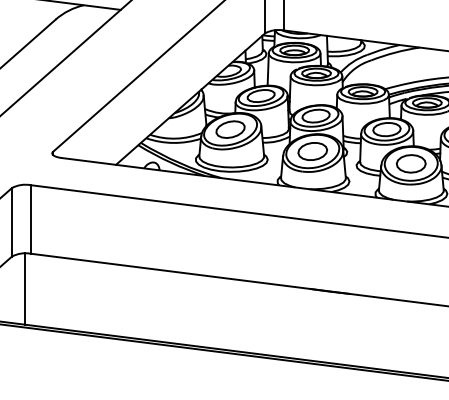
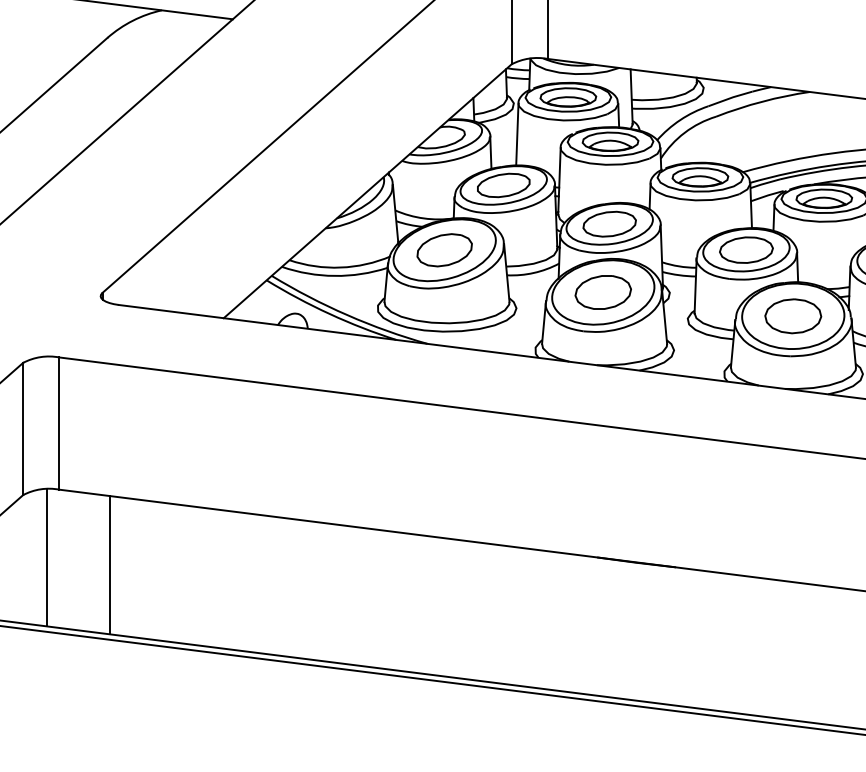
line: (57, 292) -> (110, 564), added

